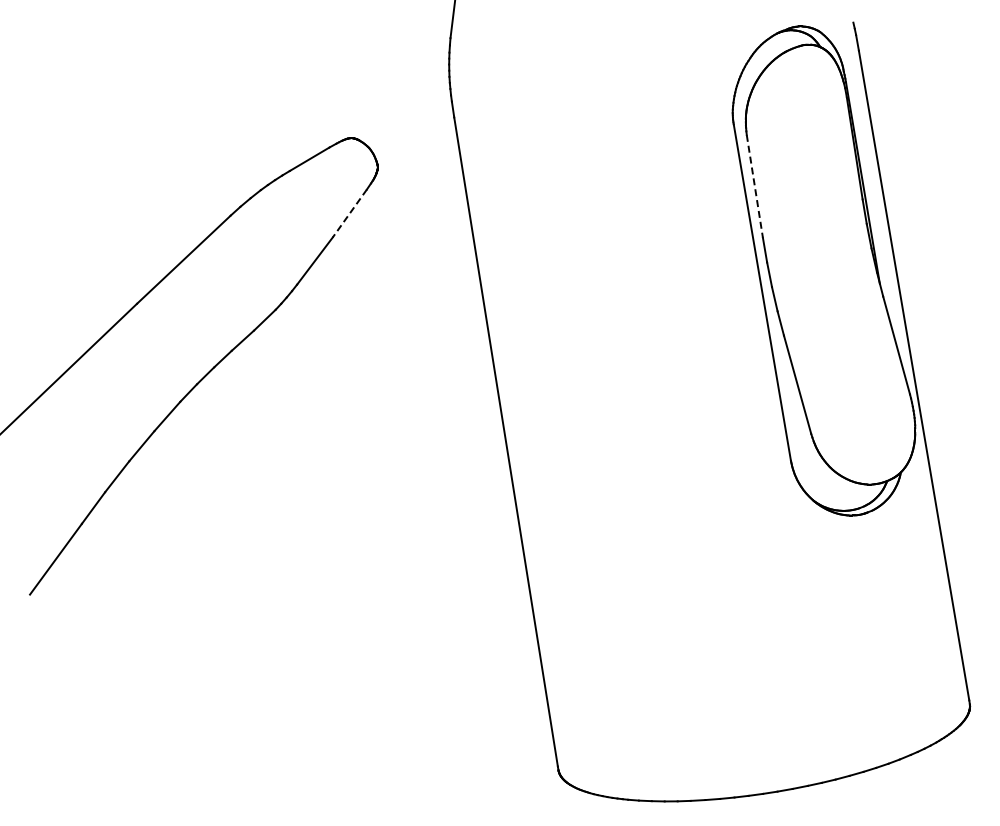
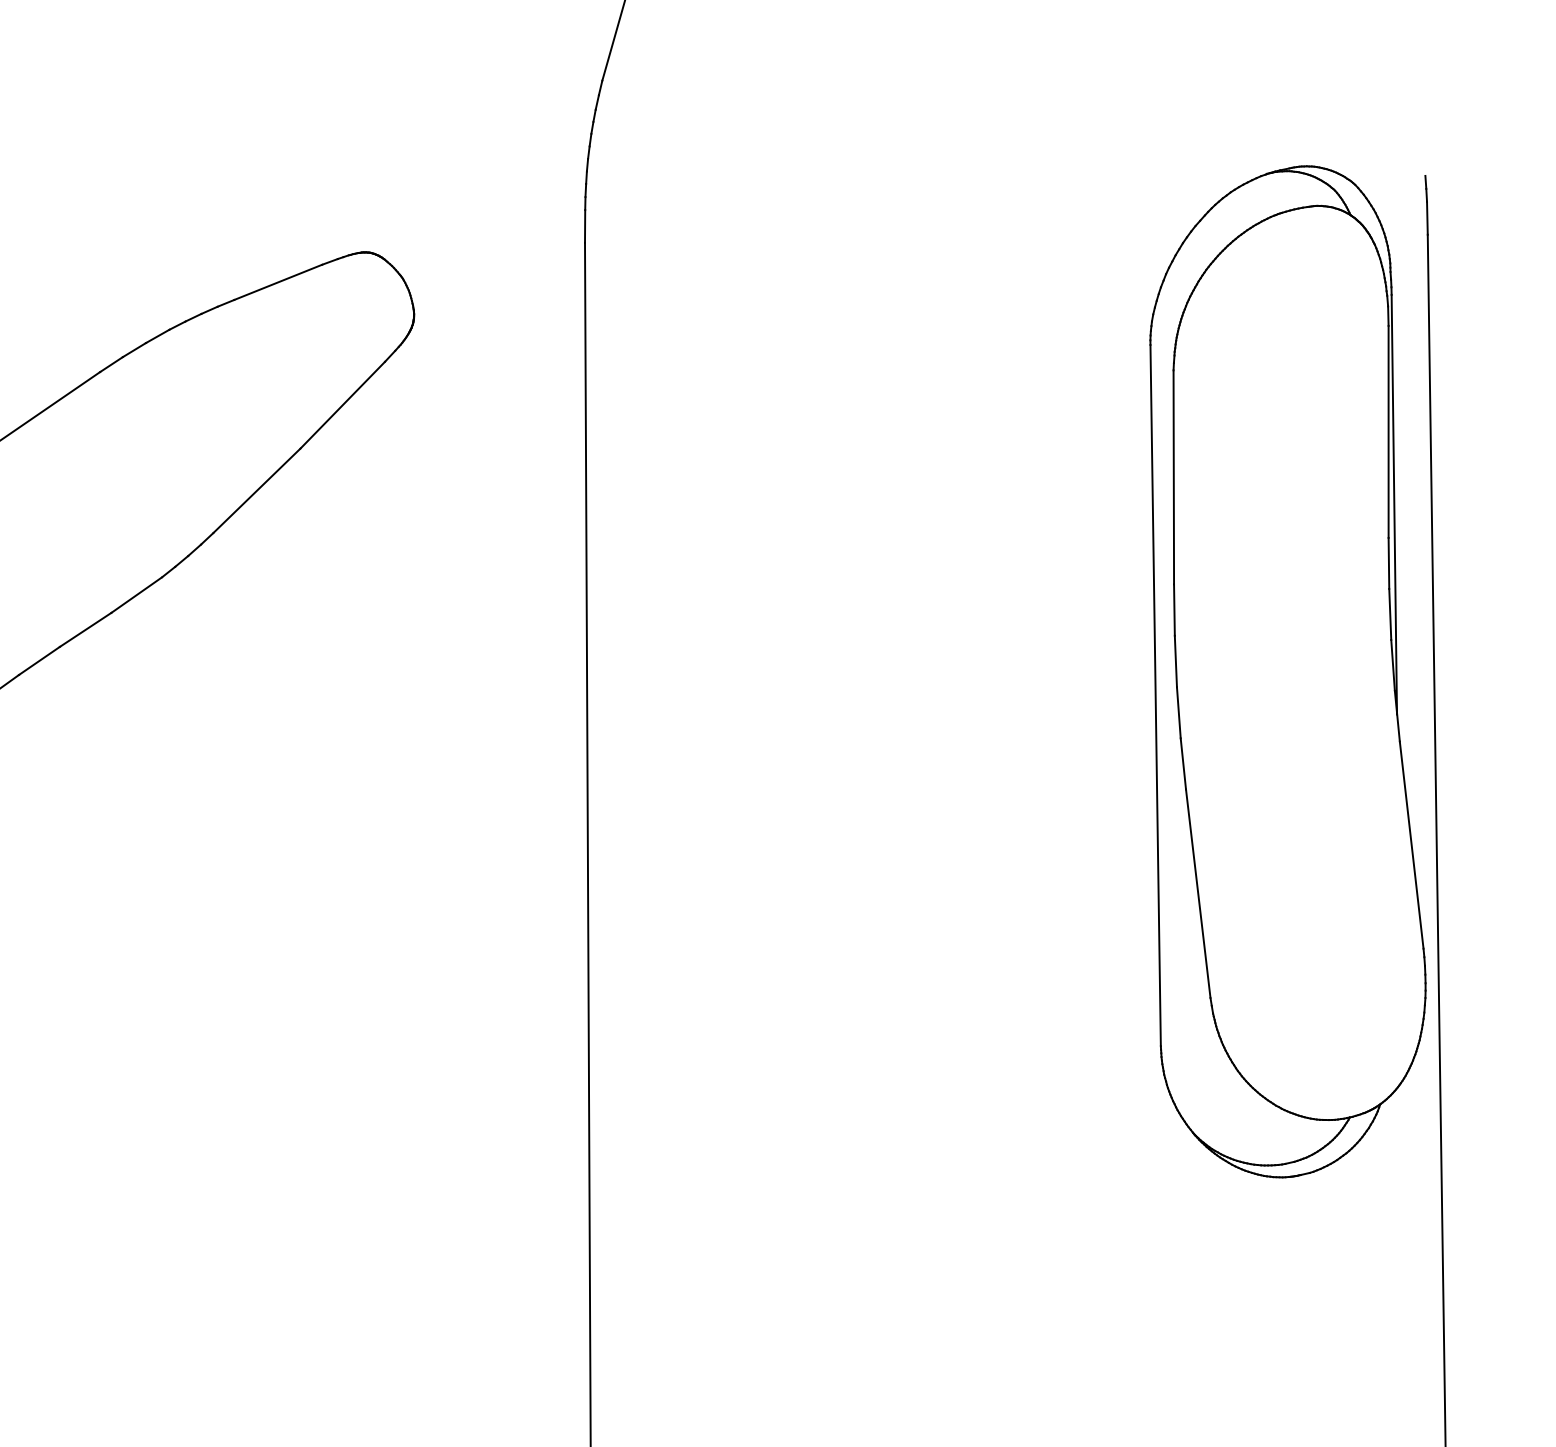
line: (754, 186) -> (1173, 477), dashed -> solid
line: (349, 213) -> (342, 405), dashed -> solid

